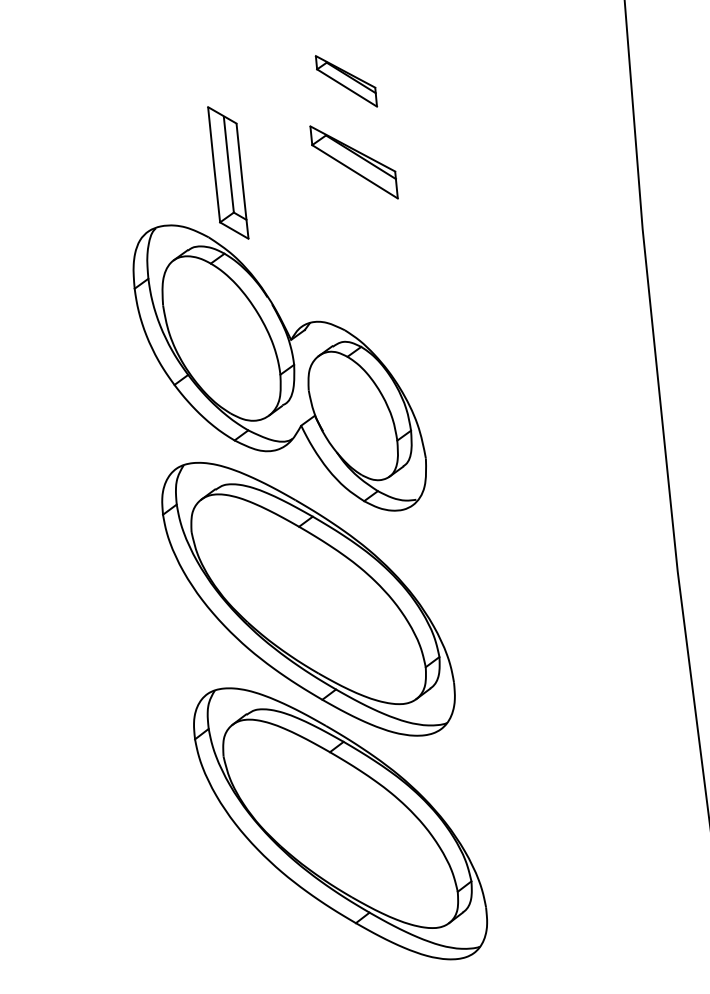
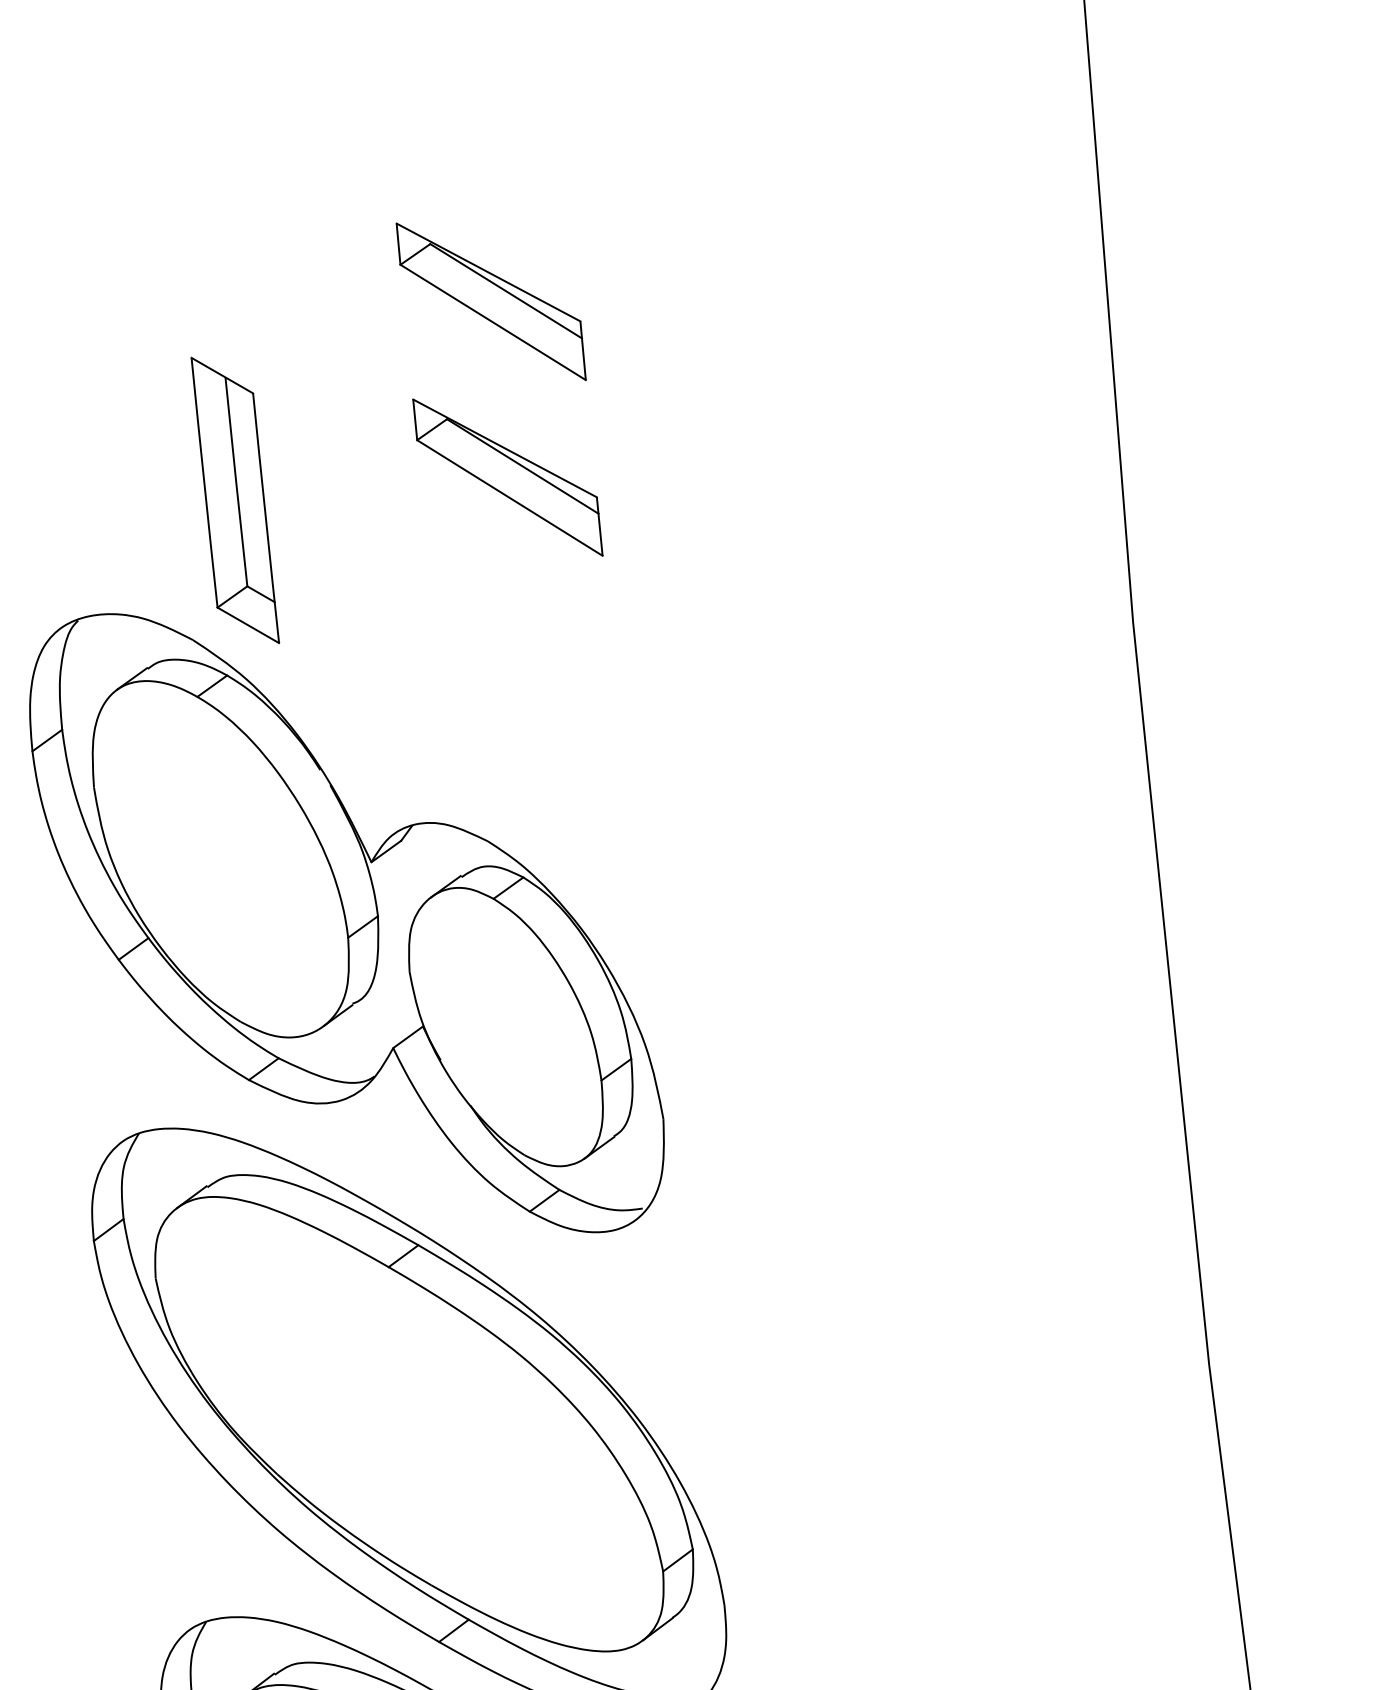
part: (346, 81) -> (491, 302), size x1.43

